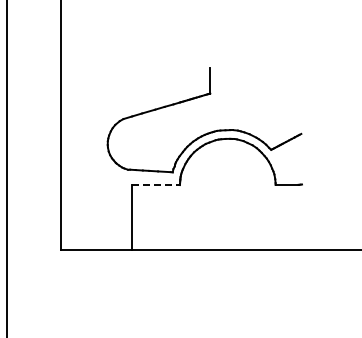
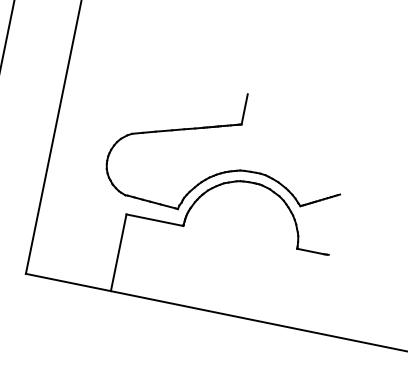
line: (156, 185) -> (155, 220), dashed -> solid

